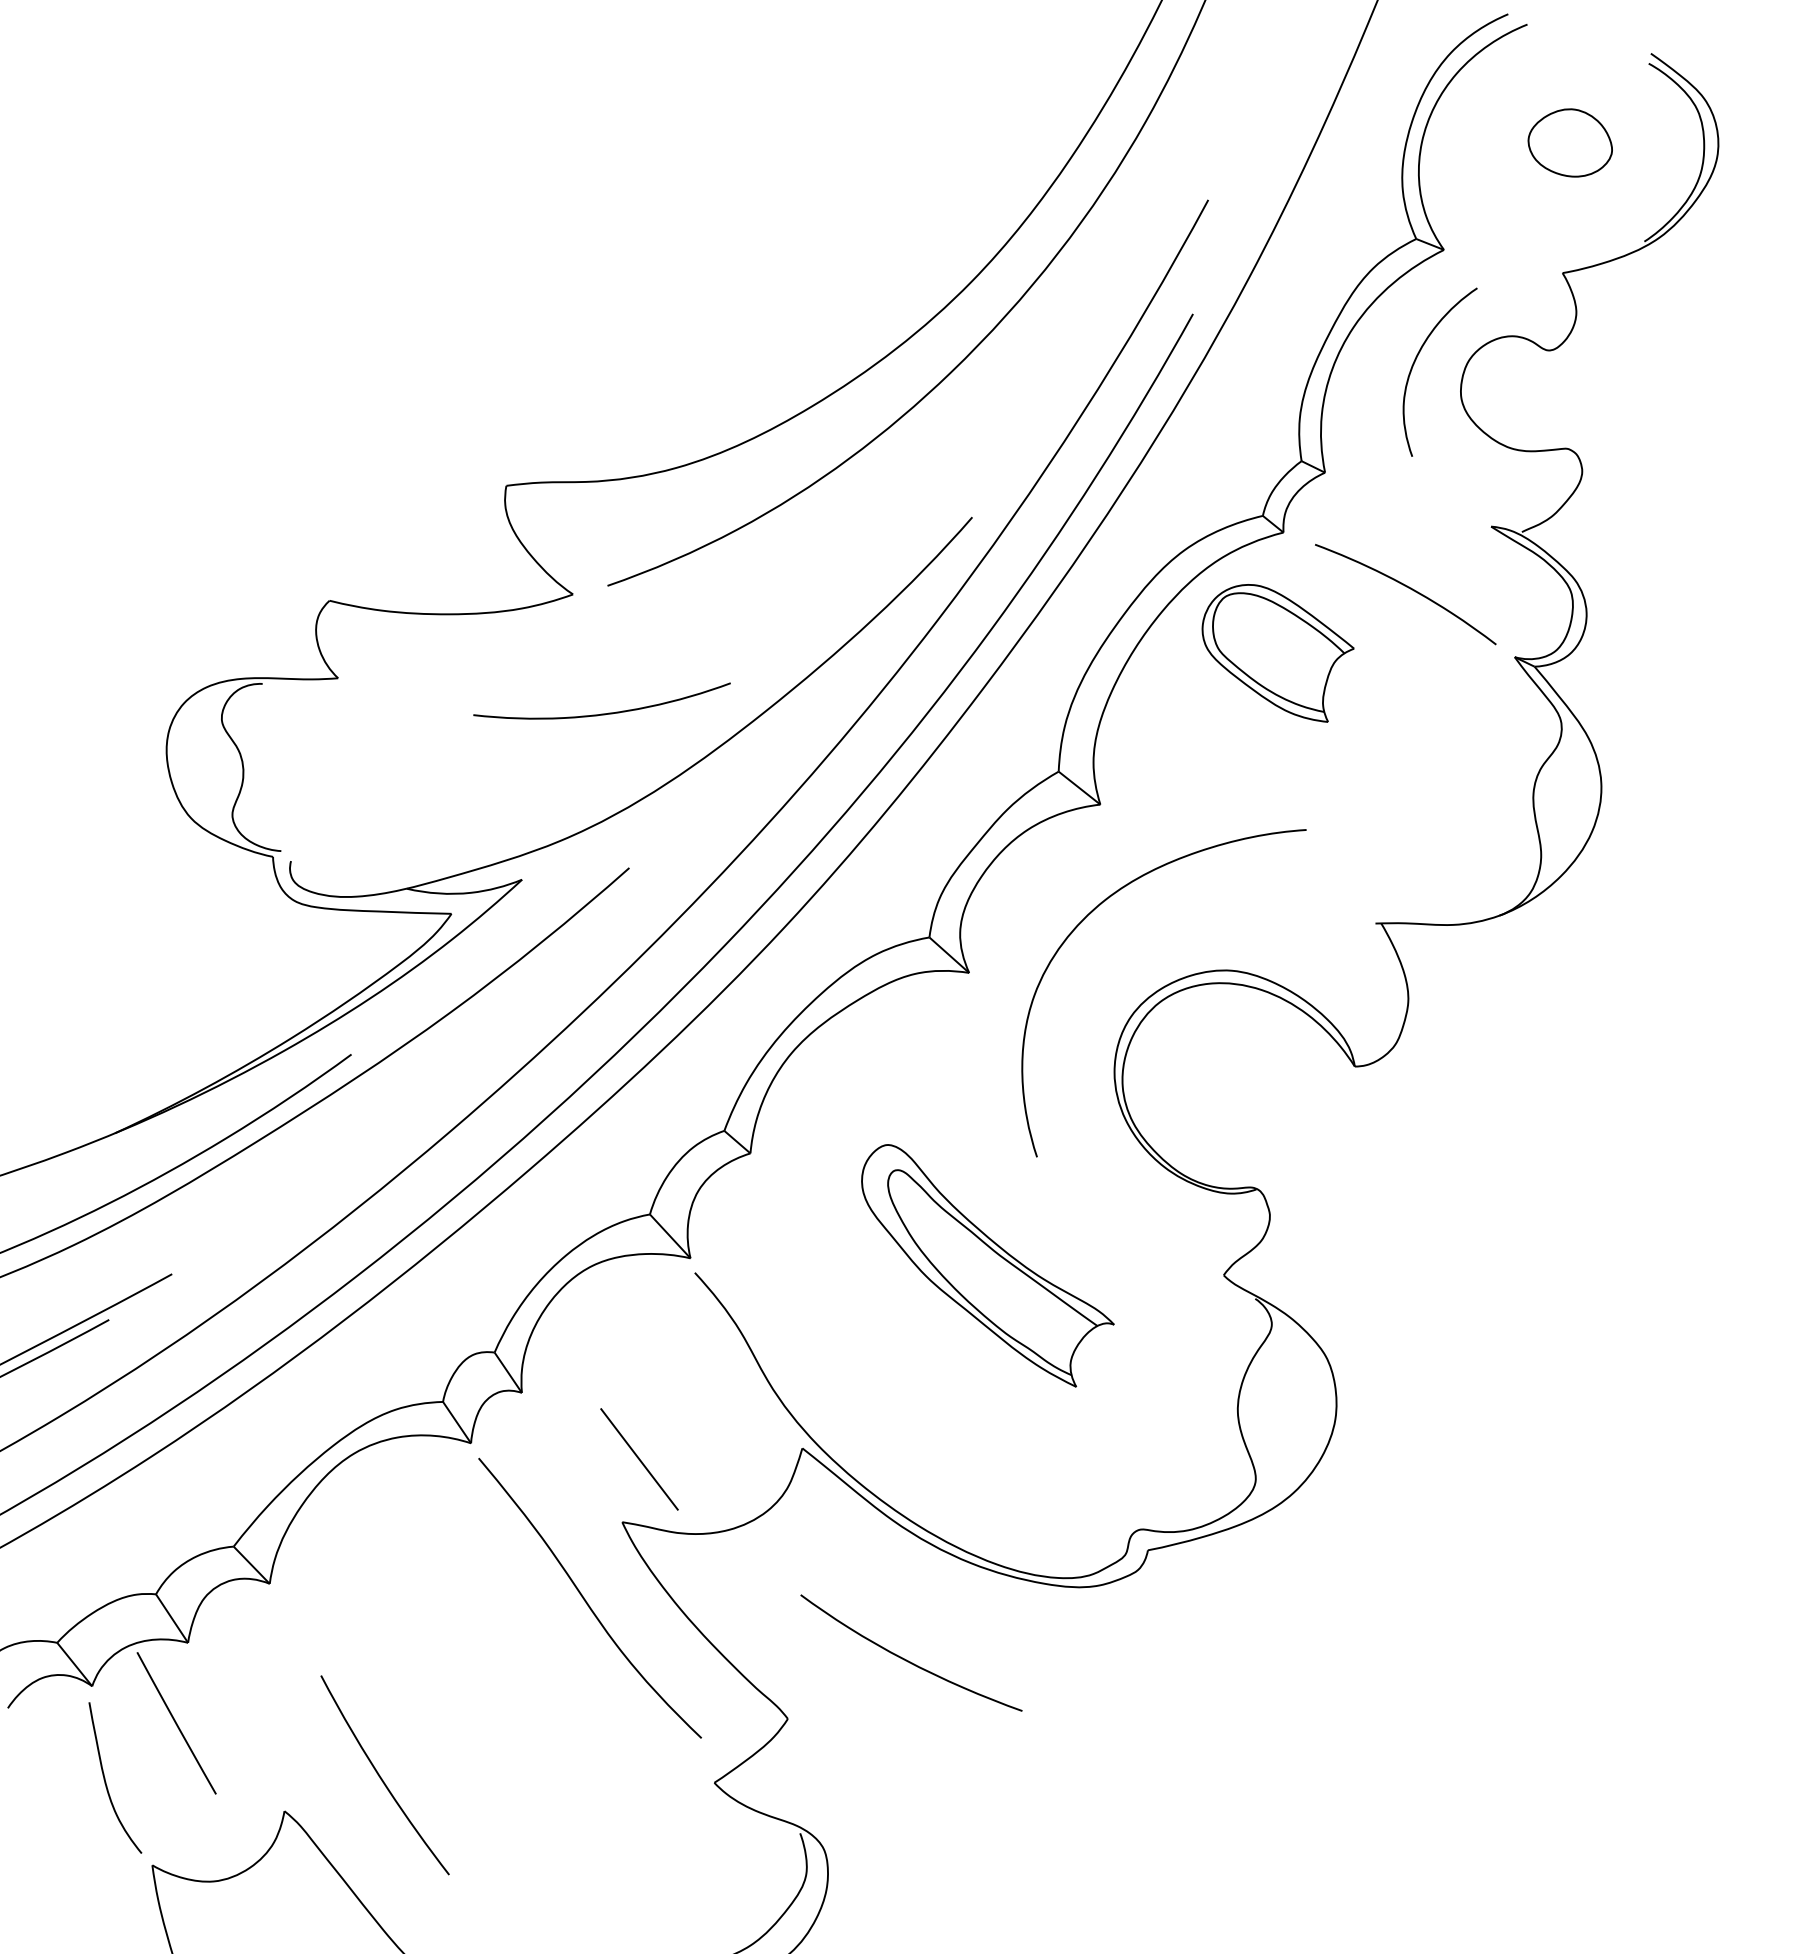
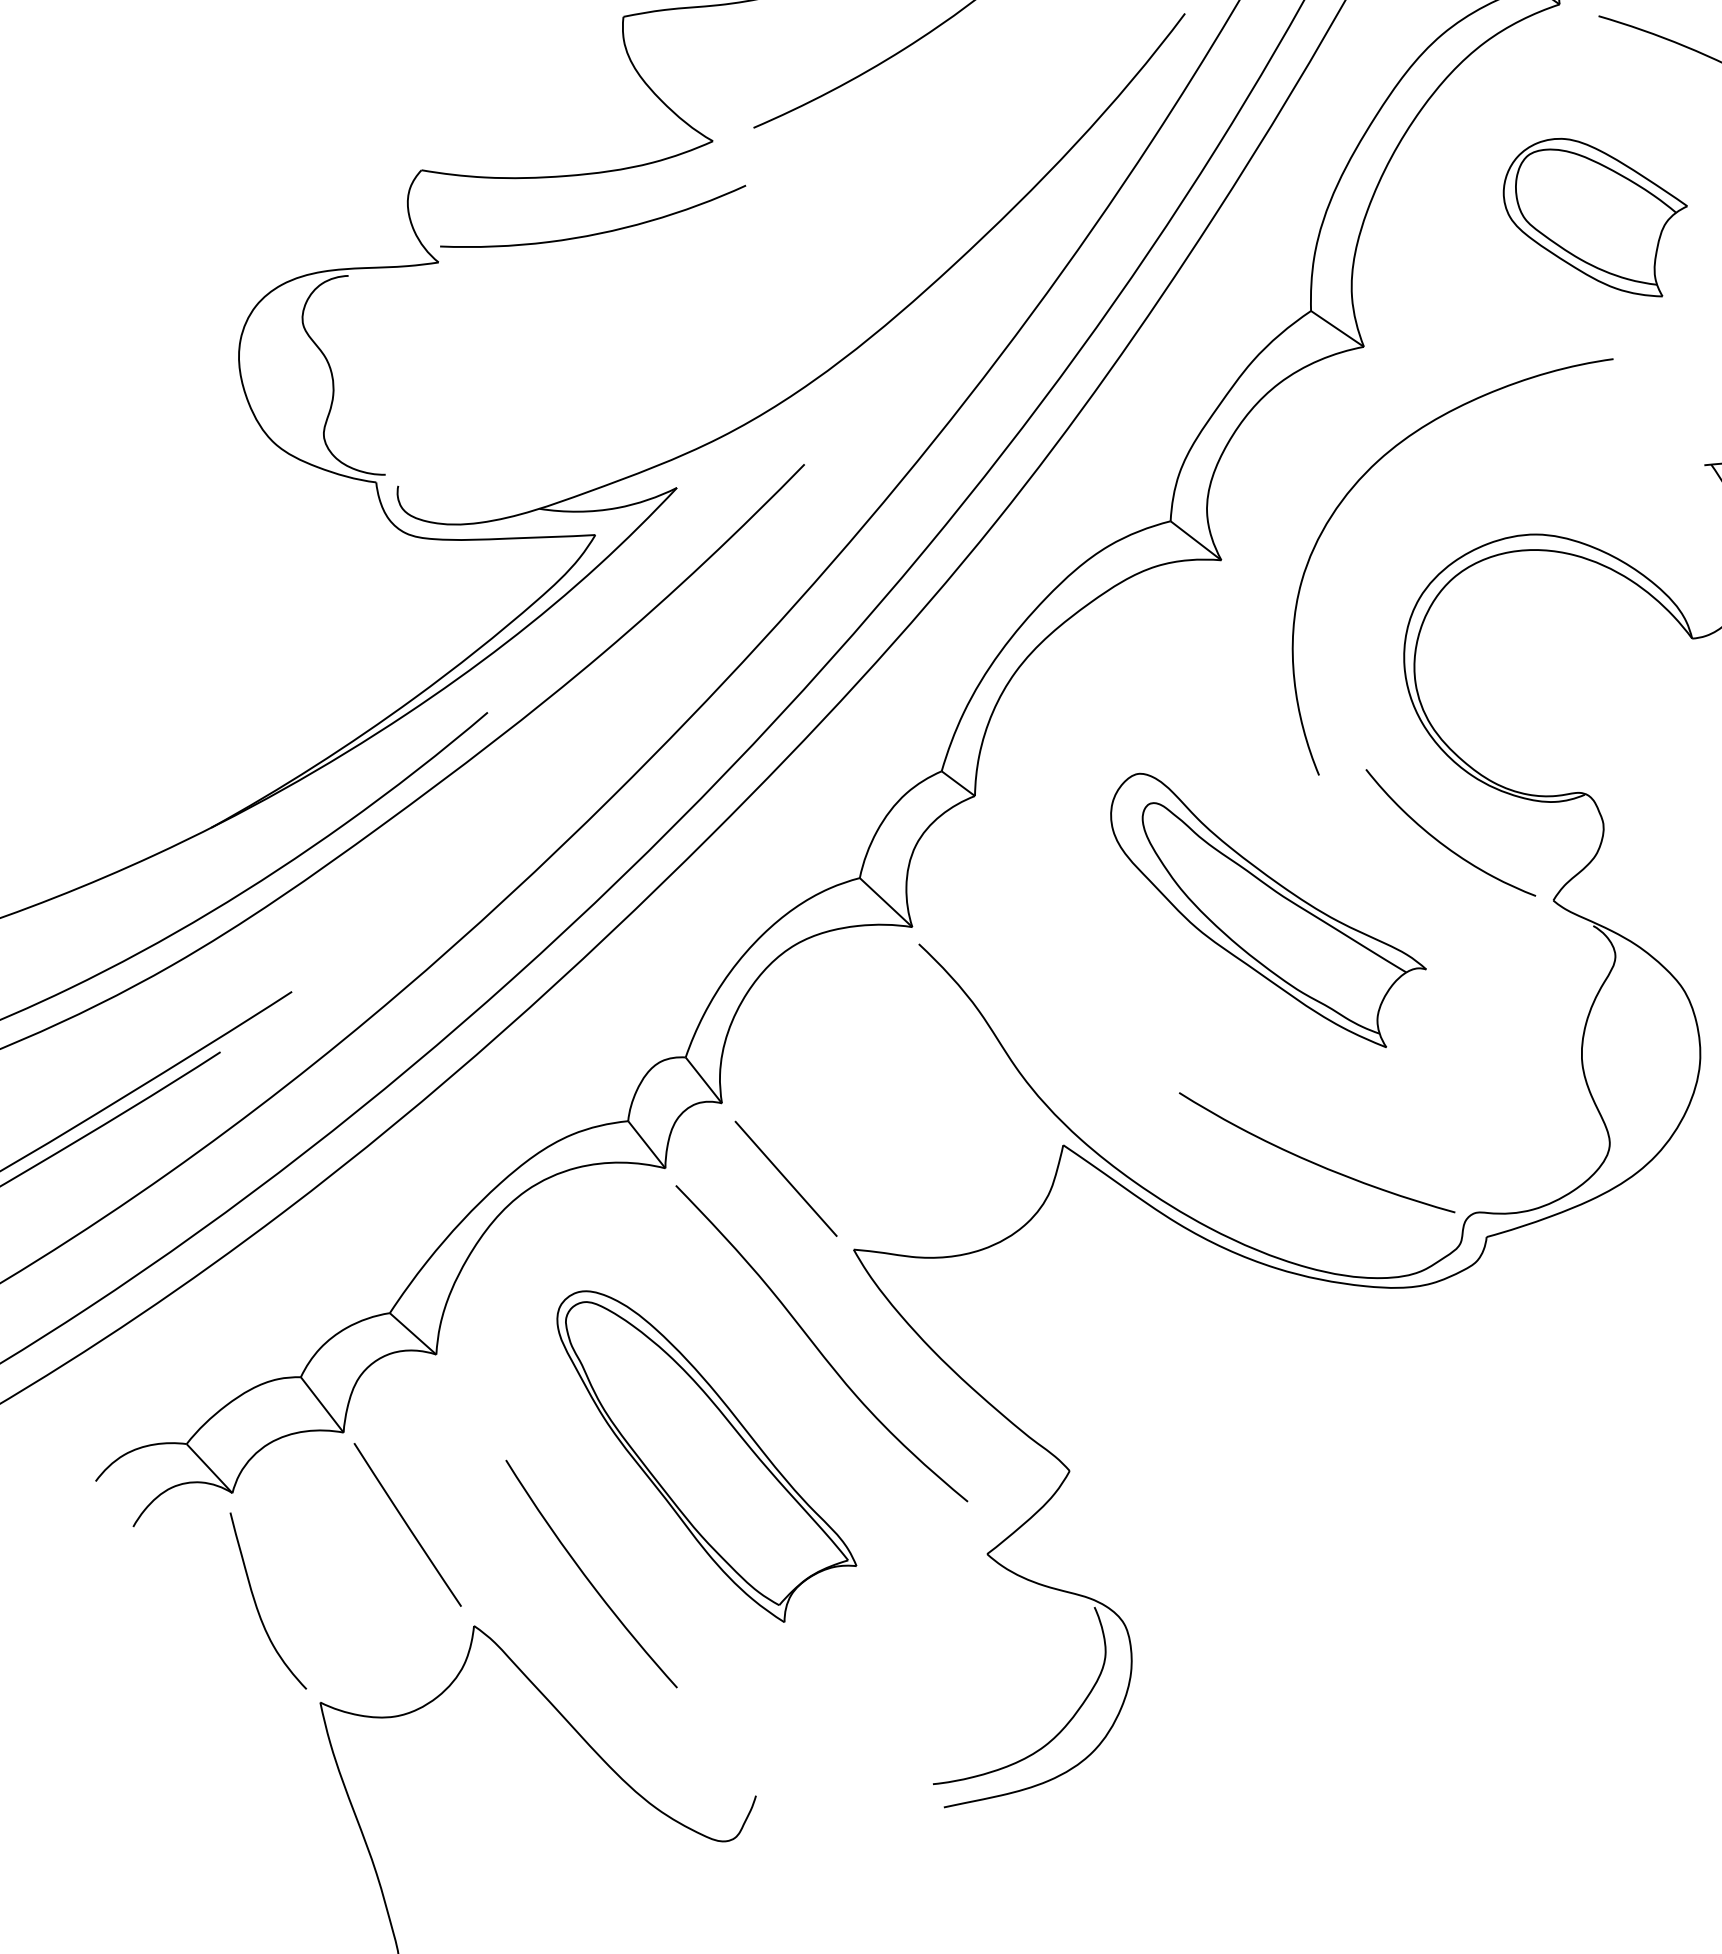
part: (1277, 653) -> (1595, 218), moved
curve: (601, 713) -> (593, 233), moved
curve: (1135, 1220) -> (1442, 842), added
line: (639, 1459) -> (786, 1178), moved
curve: (908, 1660) -> (1314, 1161), moved
part: (488, 1683) -> (707, 1454), added
line: (176, 1723) -> (407, 1525), moved

